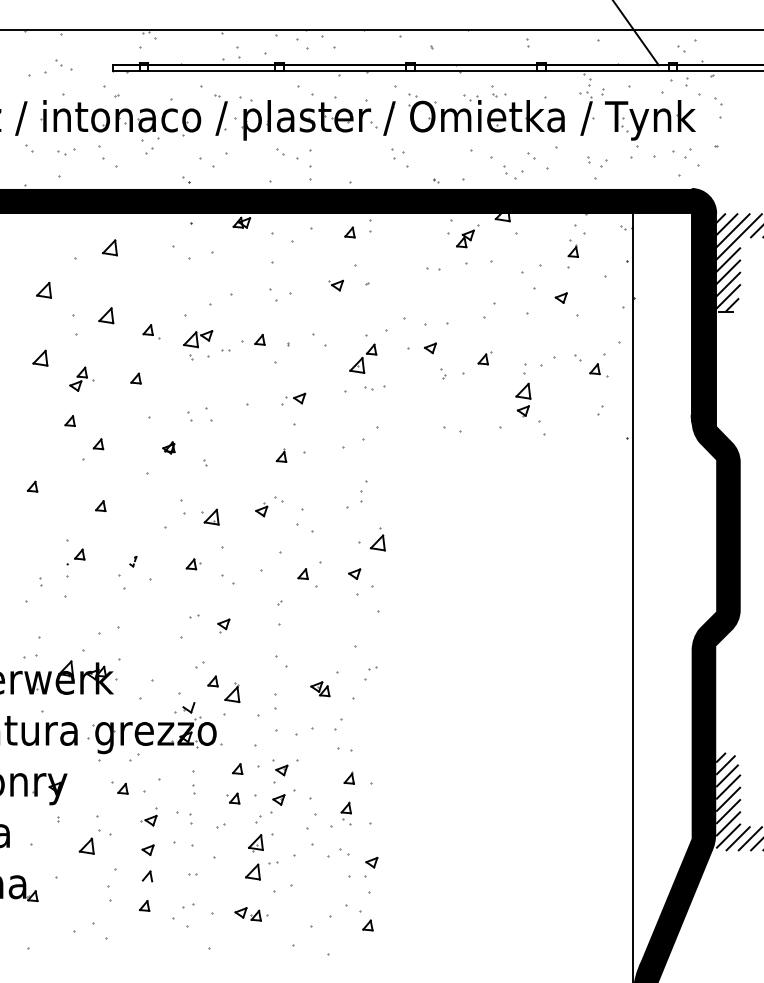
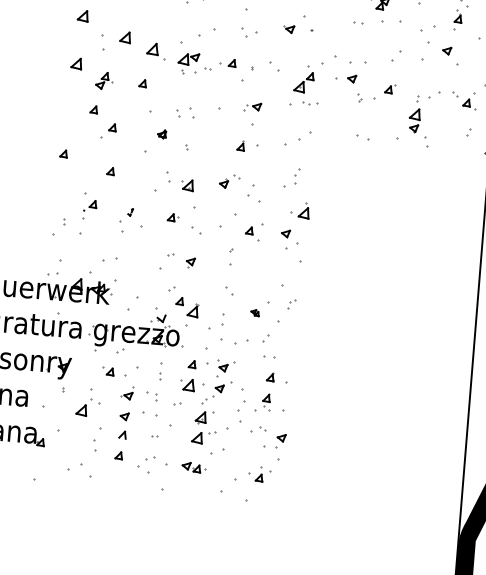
part: (151, 331) -> (156, 51), size x1.6
part: (320, 689) -> (255, 313), size x0.6
part: (233, 798) -> (187, 385), size x1.6
part: (367, 925) -> (258, 477), moved

